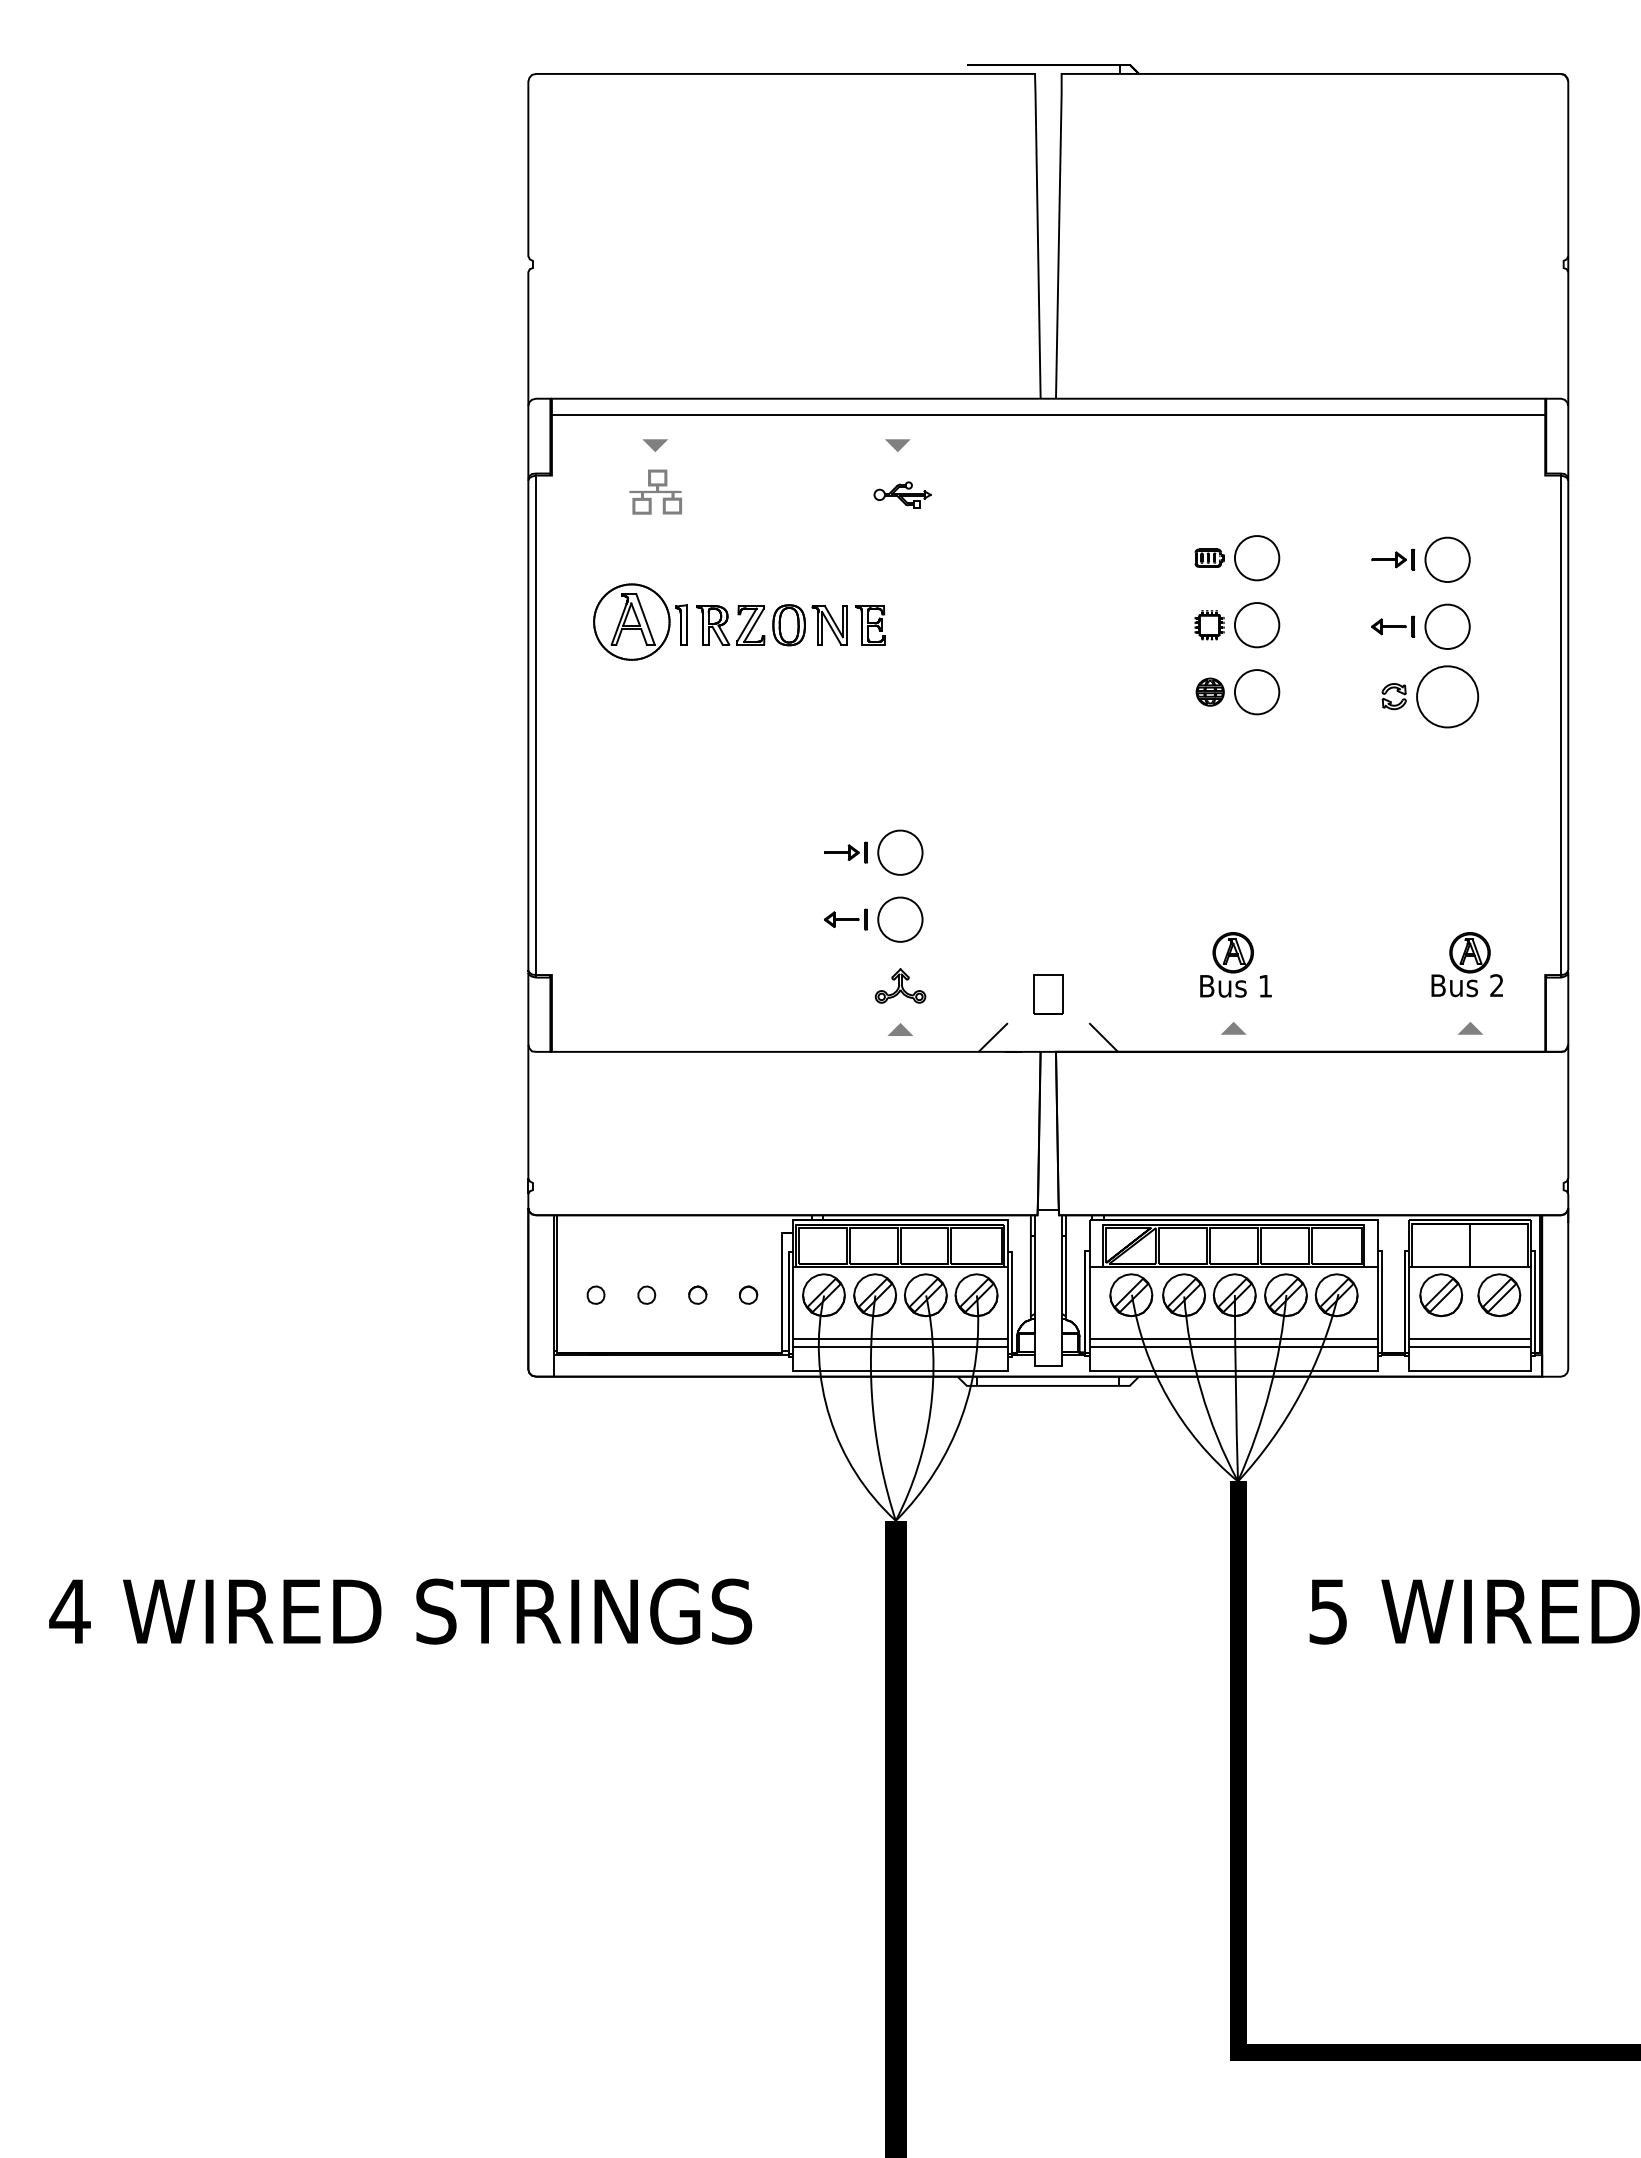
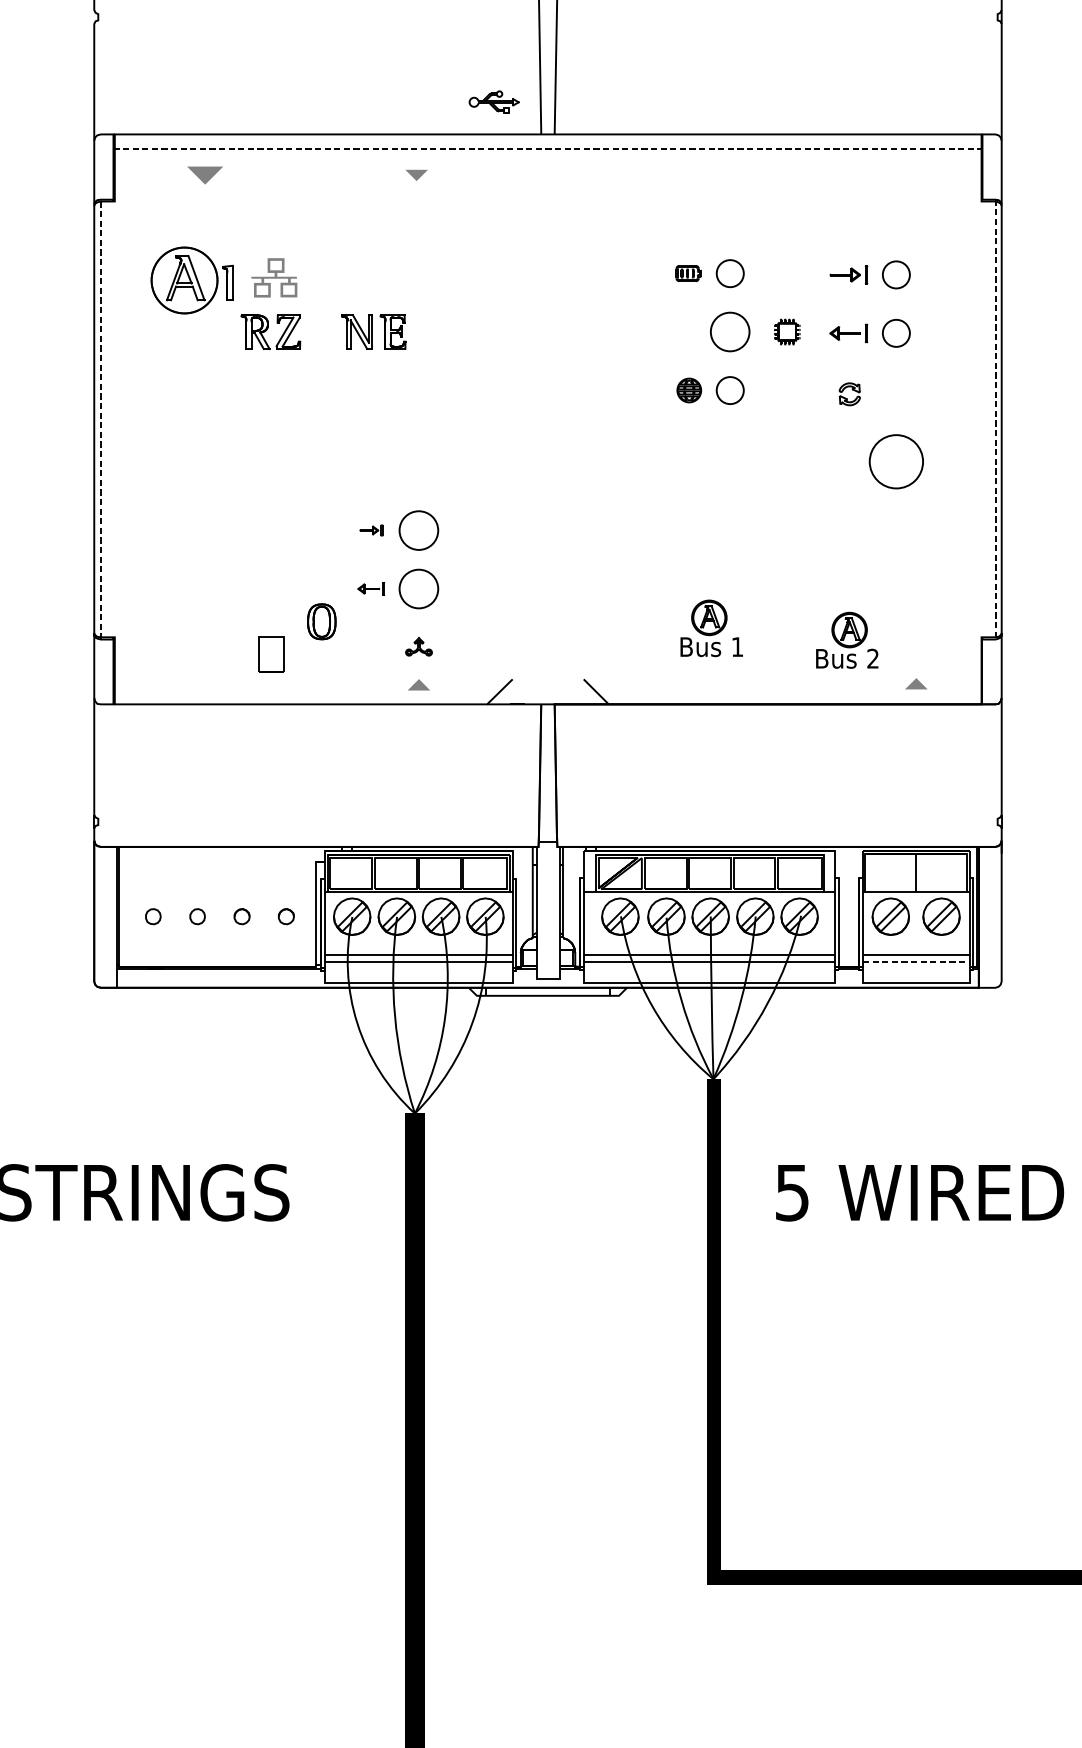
line: (1048, 415) -> (548, 149), solid -> dashed
part: (654, 445) -> (204, 175), size x1.6
part: (655, 491) -> (274, 277), moved
part: (902, 494) -> (494, 101), moved
part: (1257, 558) -> (730, 273), size x0.7
part: (1447, 559) -> (896, 274), size x0.7
part: (640, 621) -> (192, 279), moved
part: (788, 625) -> (321, 622), moved
part: (1209, 625) -> (787, 332), moved
part: (1447, 626) -> (896, 333), size x0.7
part: (1257, 692) -> (730, 390), size x0.7
part: (1447, 696) -> (896, 461), moved
line: (535, 725) -> (100, 419), solid -> dashed
line: (1561, 726) -> (995, 420), solid -> dashed
part: (845, 852) -> (371, 530), size x0.6
part: (845, 919) -> (371, 588), size x0.7
part: (1466, 964) -> (846, 640), moved
part: (900, 985) -> (418, 646), size x0.6
part: (1048, 994) -> (271, 654), moved
fill: (1233, 1027) -> (709, 683), removed
line: (1470, 1347) -> (916, 962), solid -> dashed

